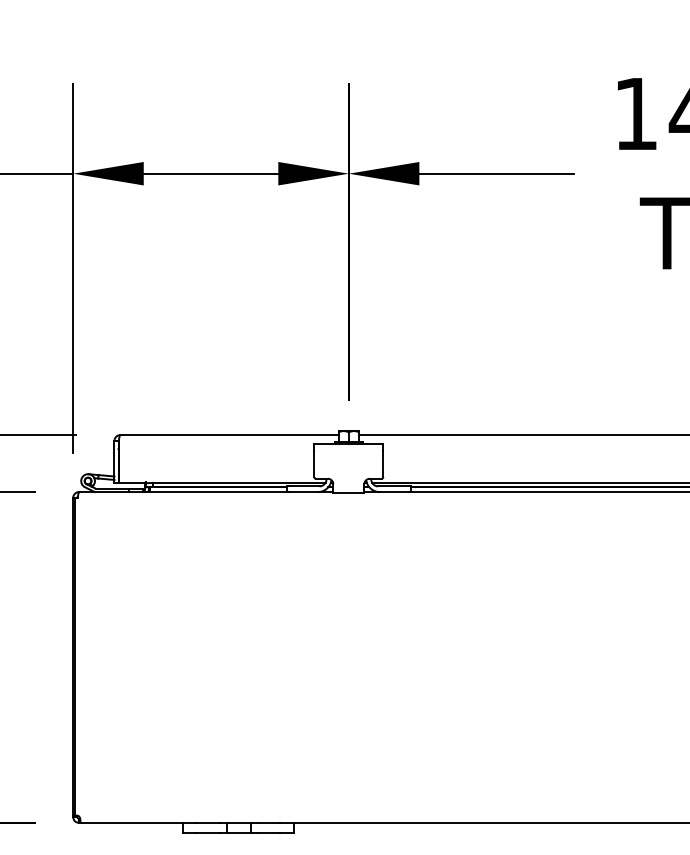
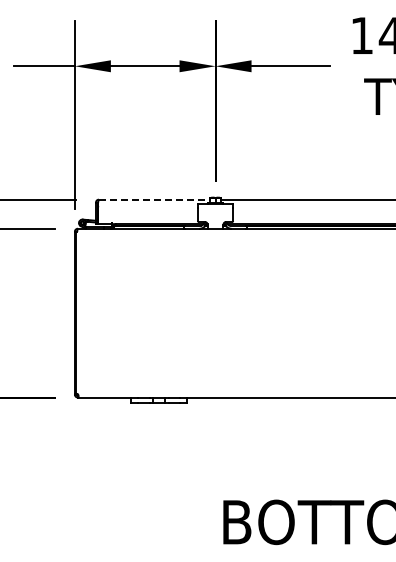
line: (229, 434) -> (154, 199), solid -> dashed

